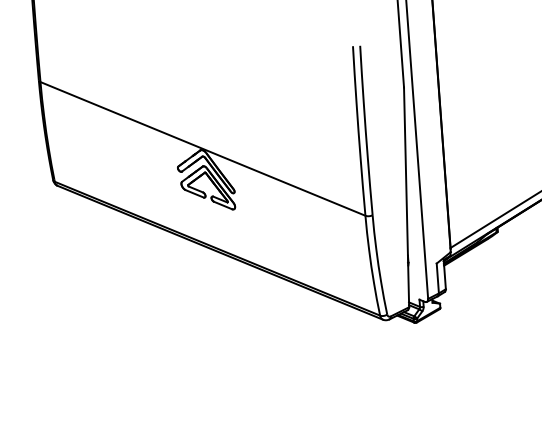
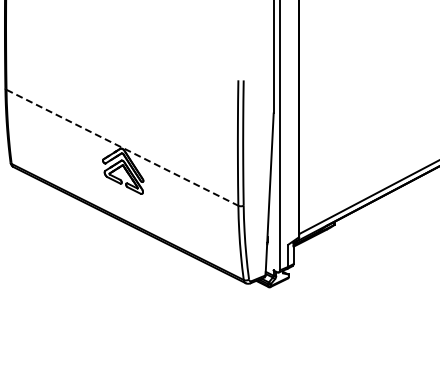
line: (203, 148) -> (122, 147), solid -> dashed

